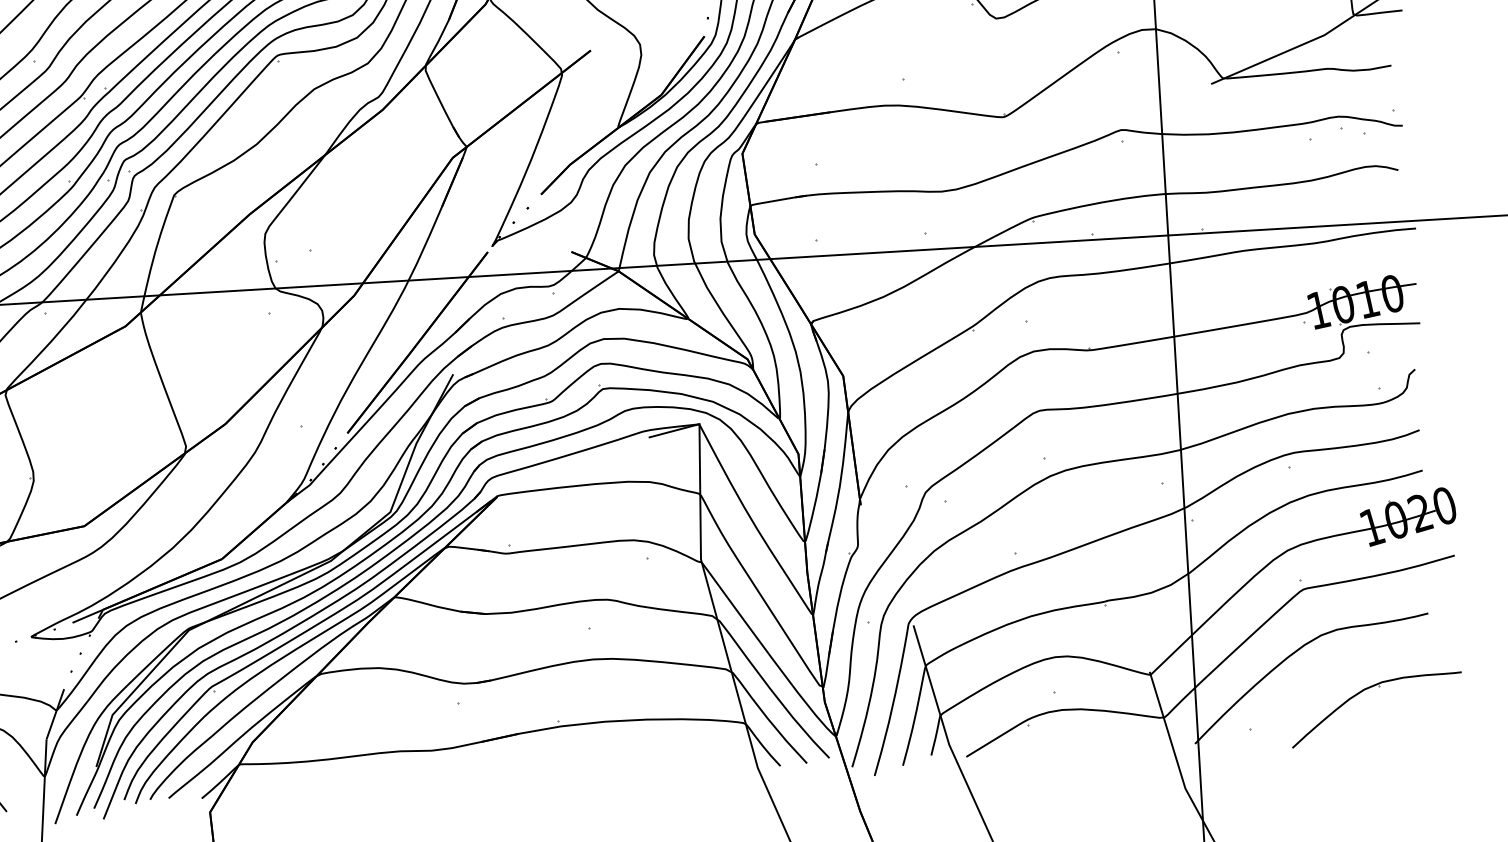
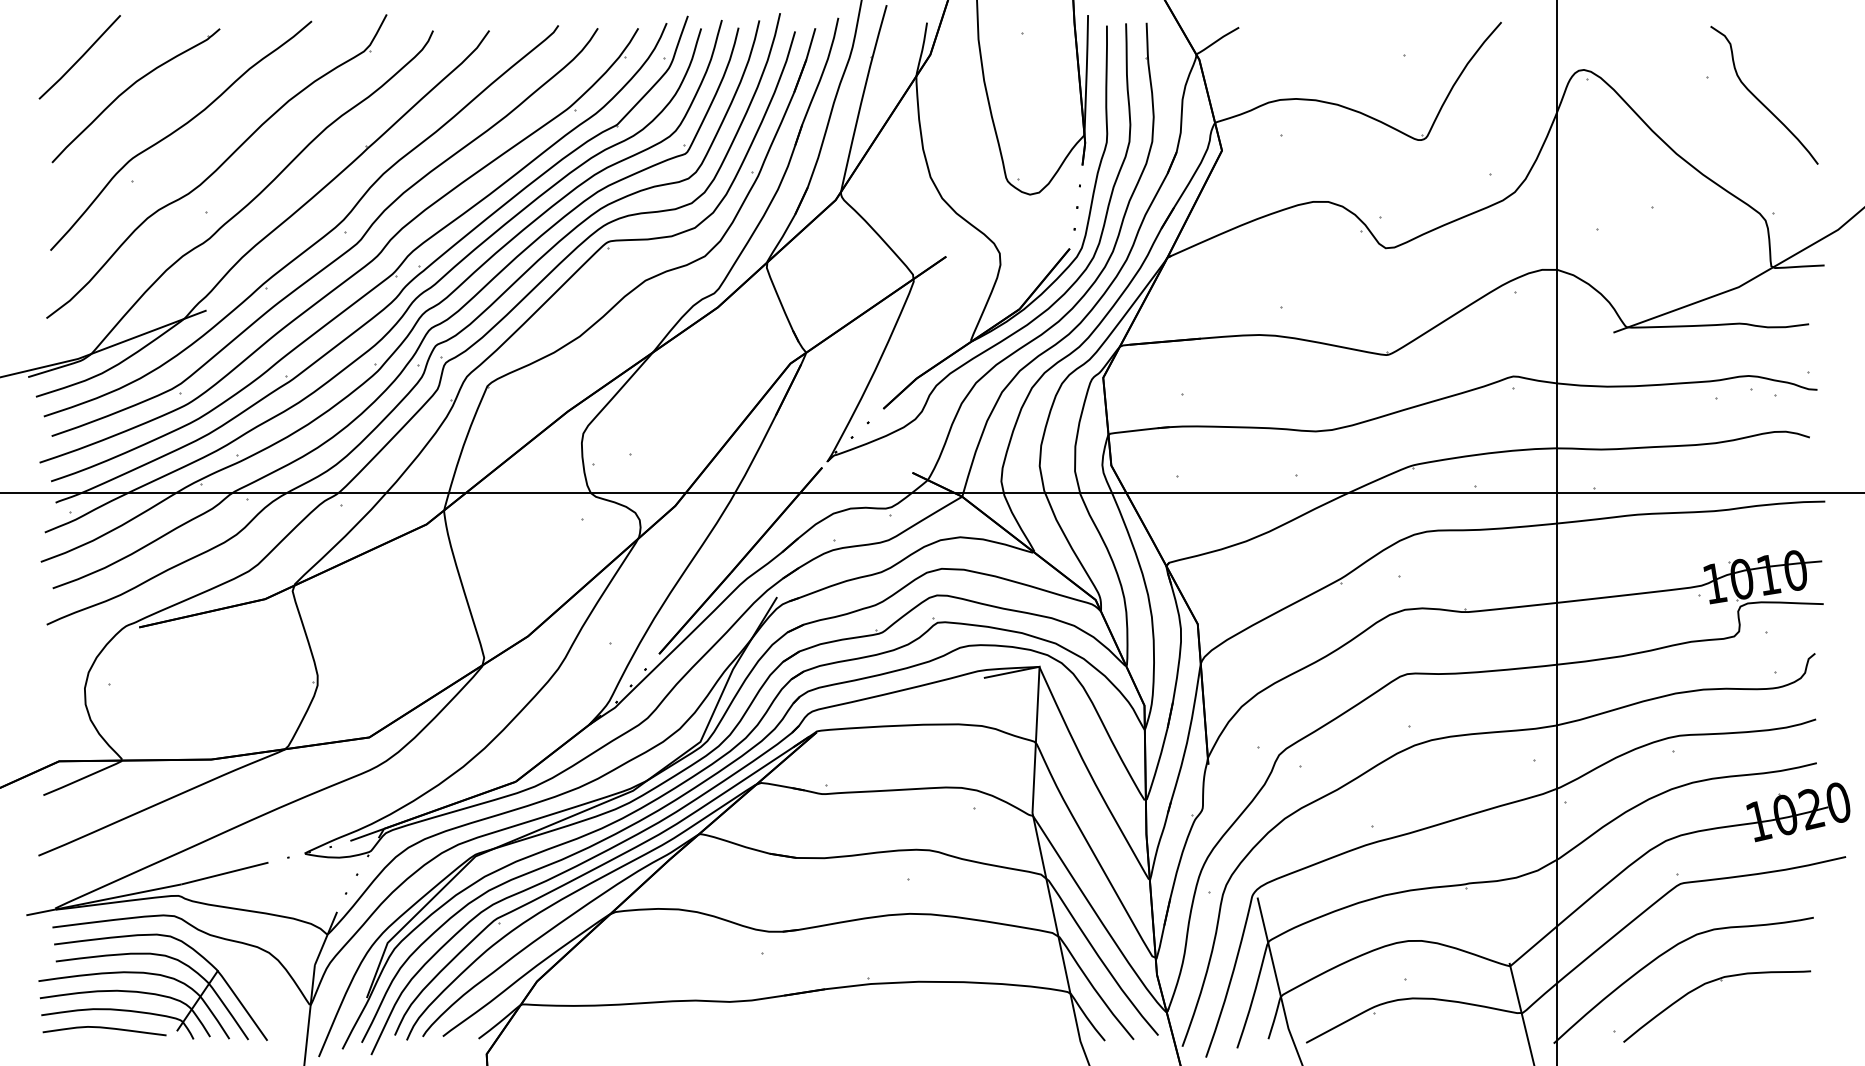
part: (1368, 689) -> (1709, 983), moved

